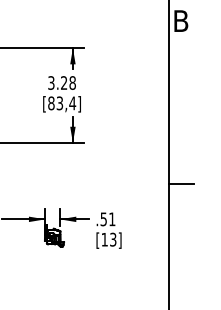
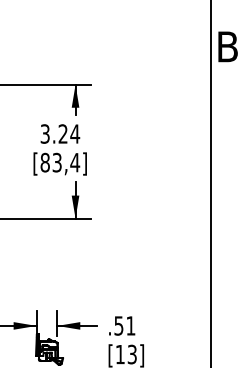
text: (72, 82) -> (74, 133), 3.28 -> 3.24
line: (181, 183) -> (228, 275), removed

